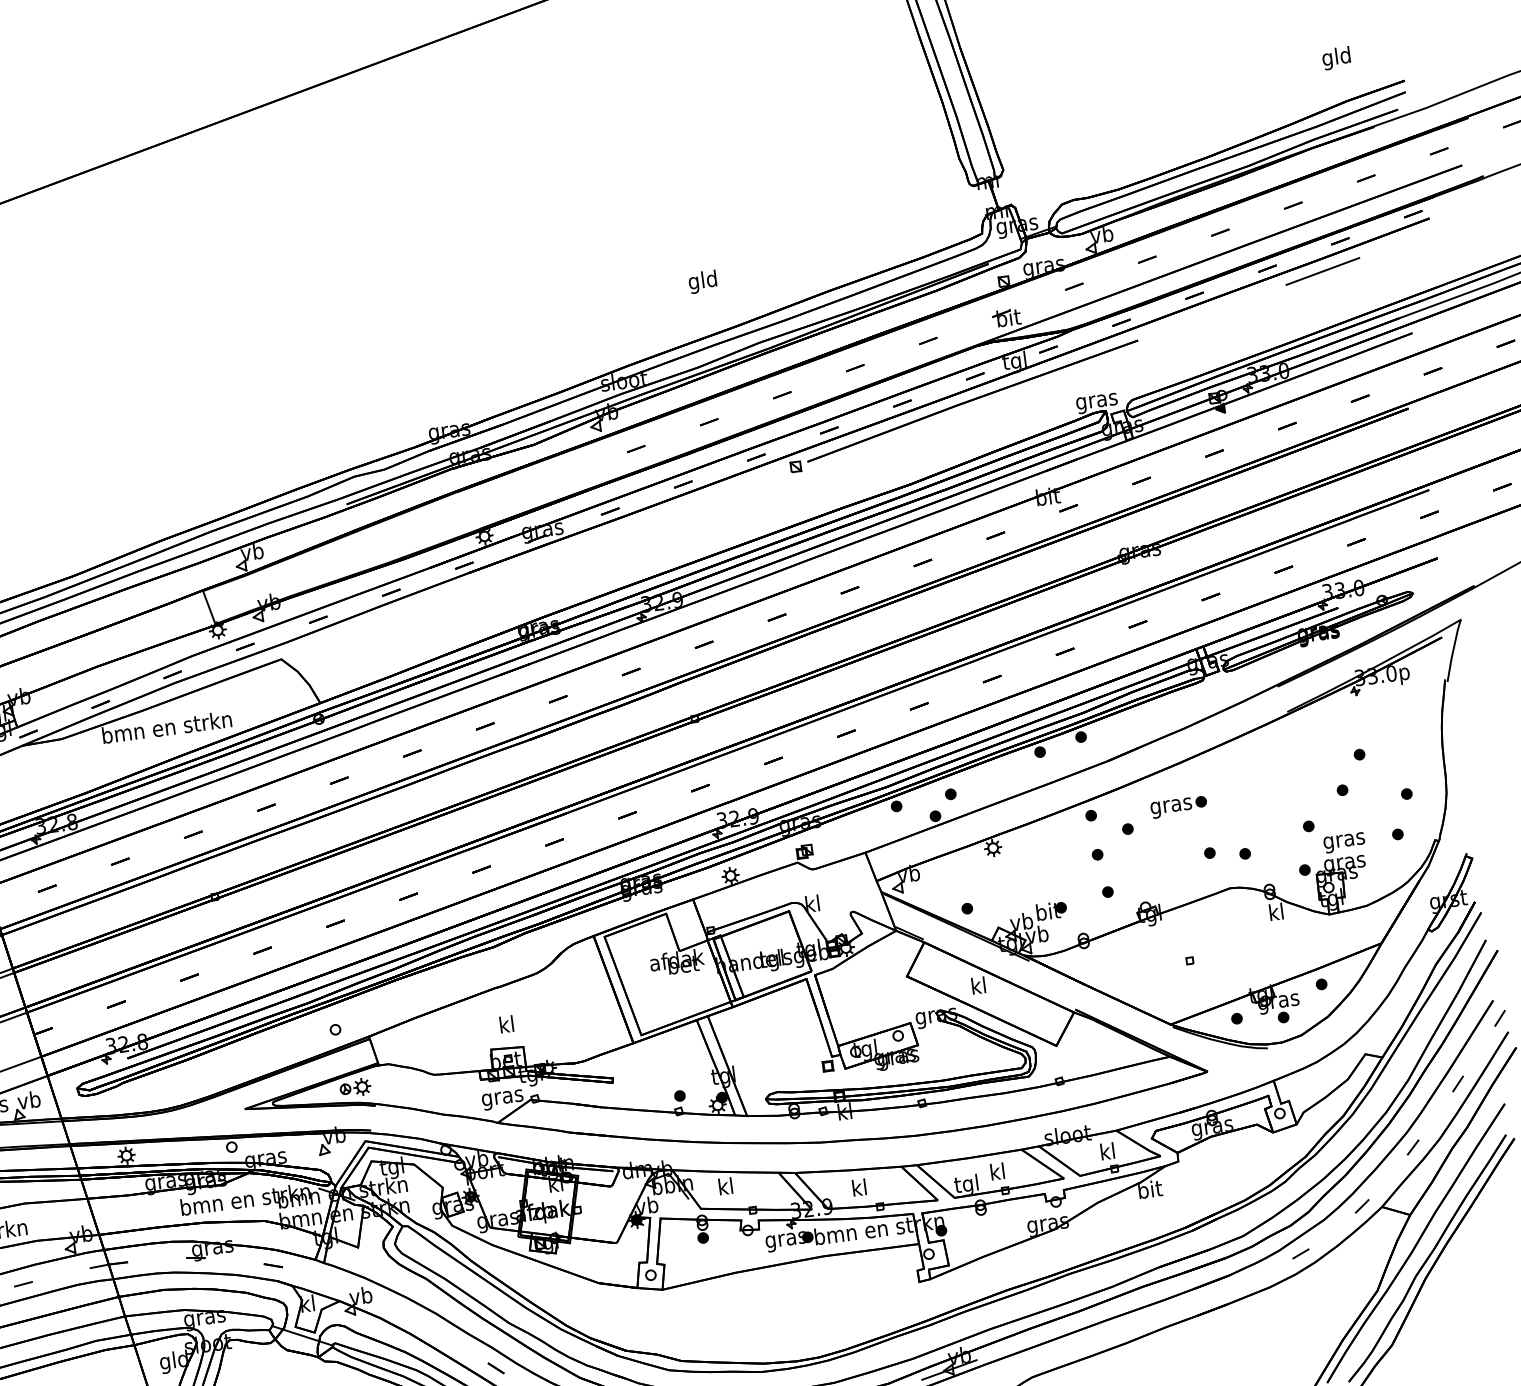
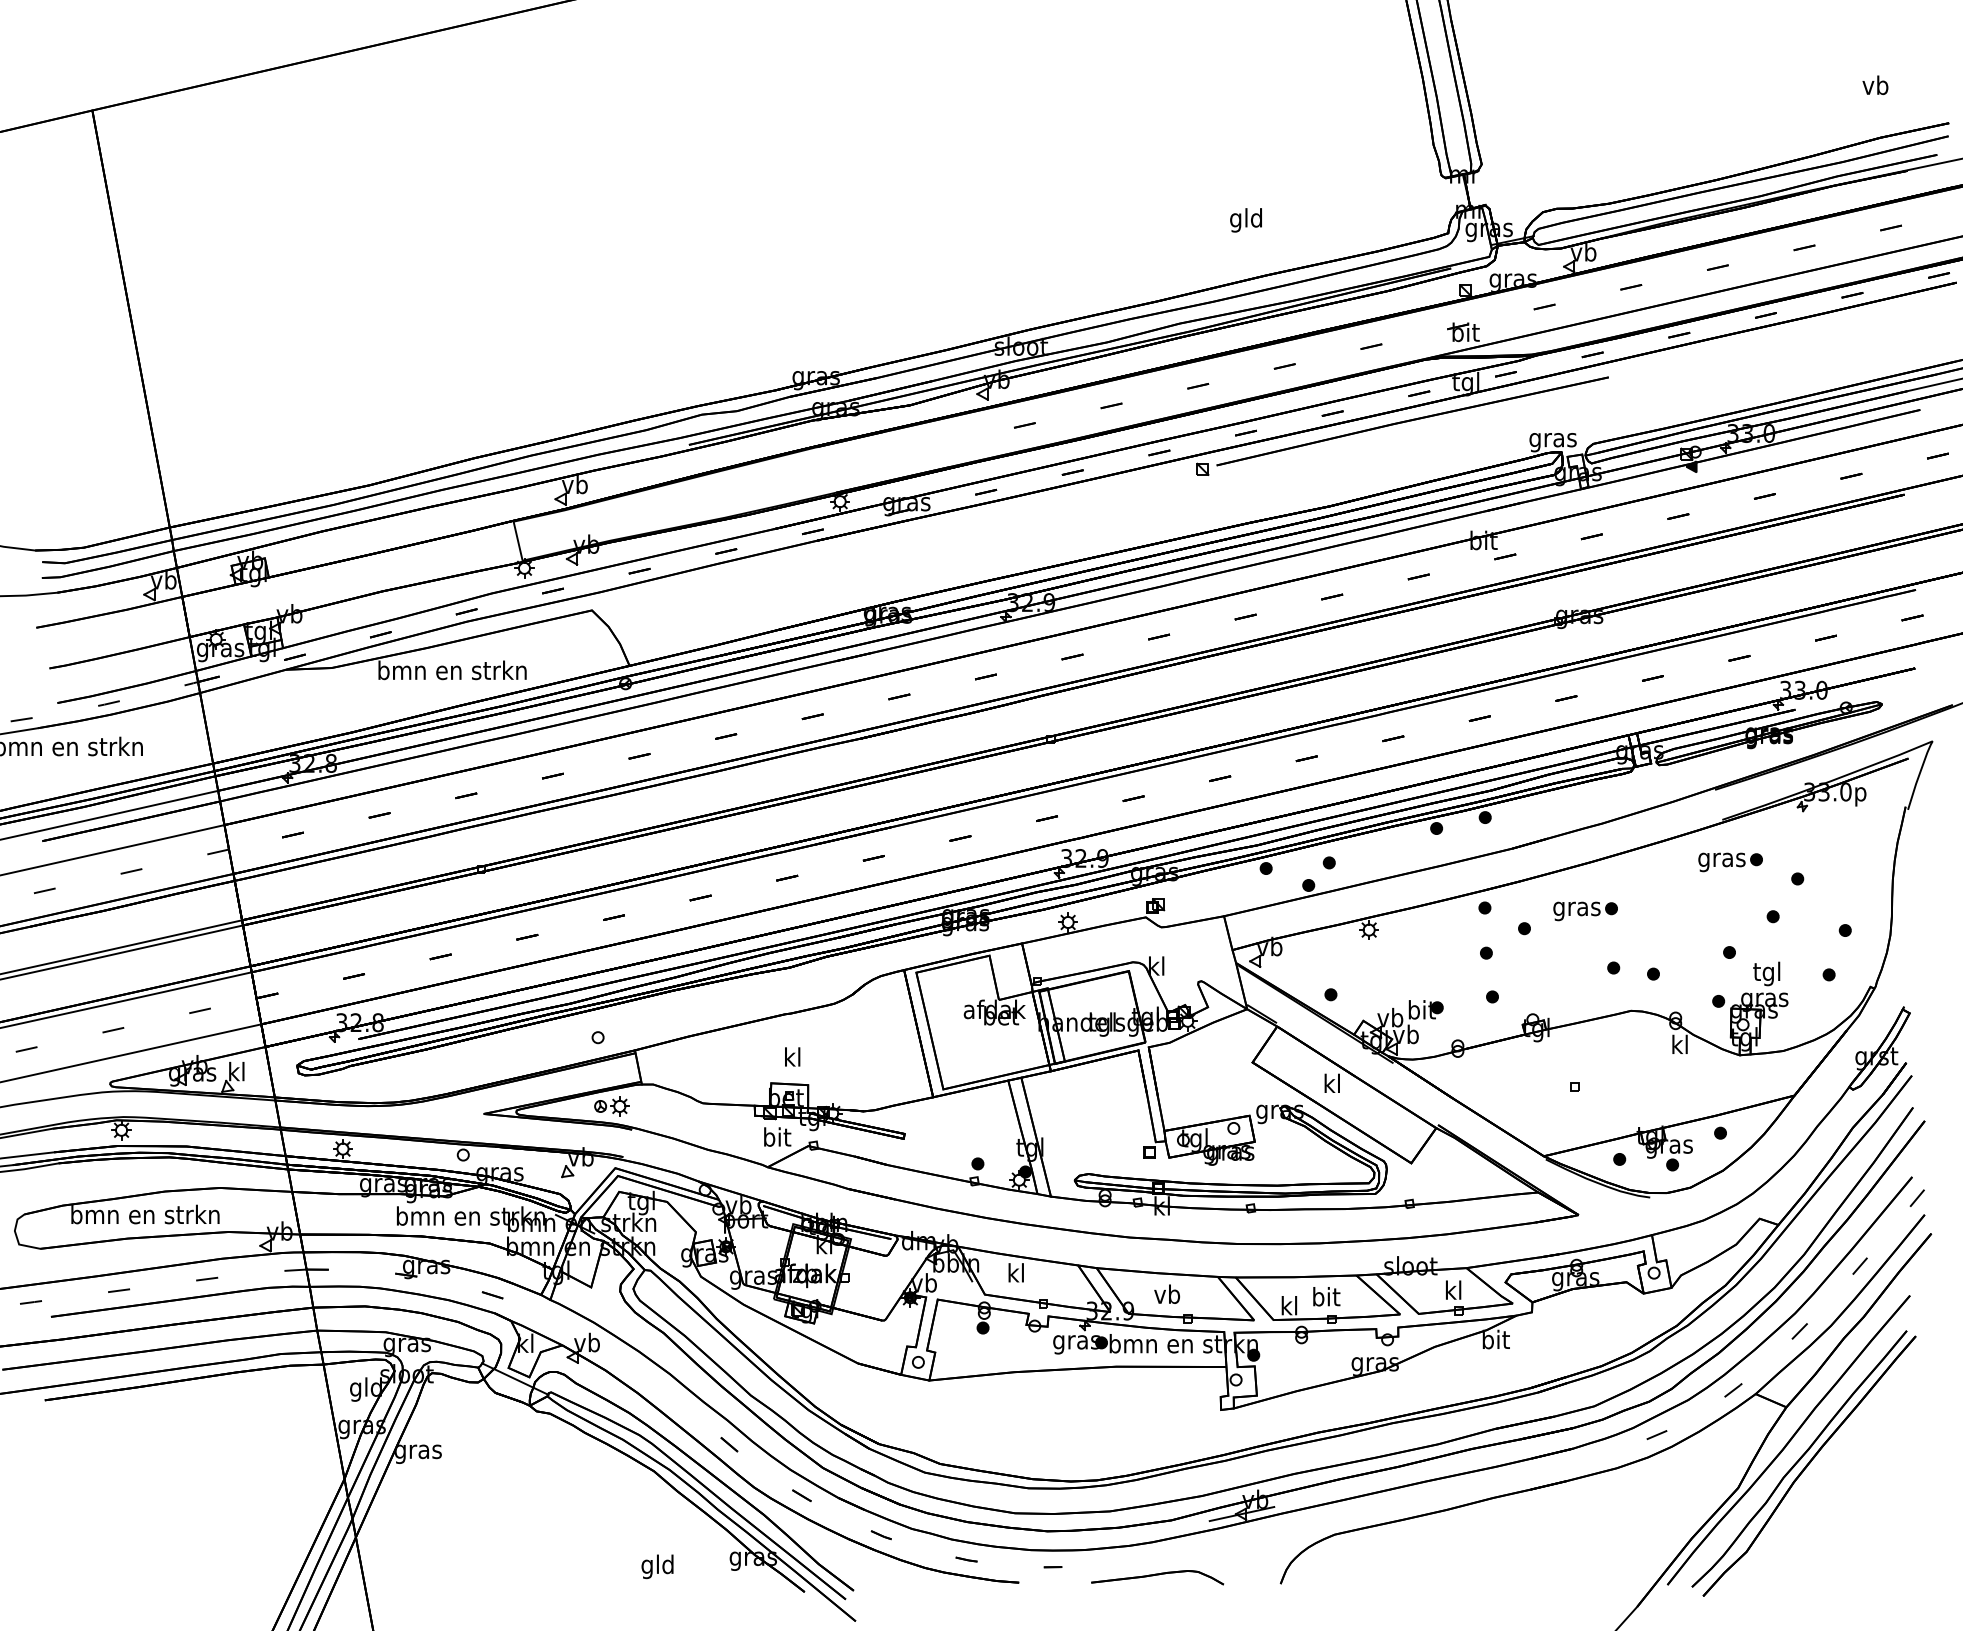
text: (1336, 58) -> (1875, 87), gld -> vb
line: (1323, 271) -> (1828, 326), removed
text: (702, 282) -> (1245, 220), moved
part: (1299, 748) -> (1730, 862), added
text: (1344, 840) -> (1767, 973), gras -> tgl
text: (502, 1097) -> (776, 1139), gras -> bit
text: (28, 1100) -> (240, 1071), vb -> kl
text: (997, 1171) -> (1326, 1296), kl -> bit
text: (966, 1185) -> (1288, 1307), tgl -> kl
text: (859, 1186) -> (1167, 1293), kl -> vb

